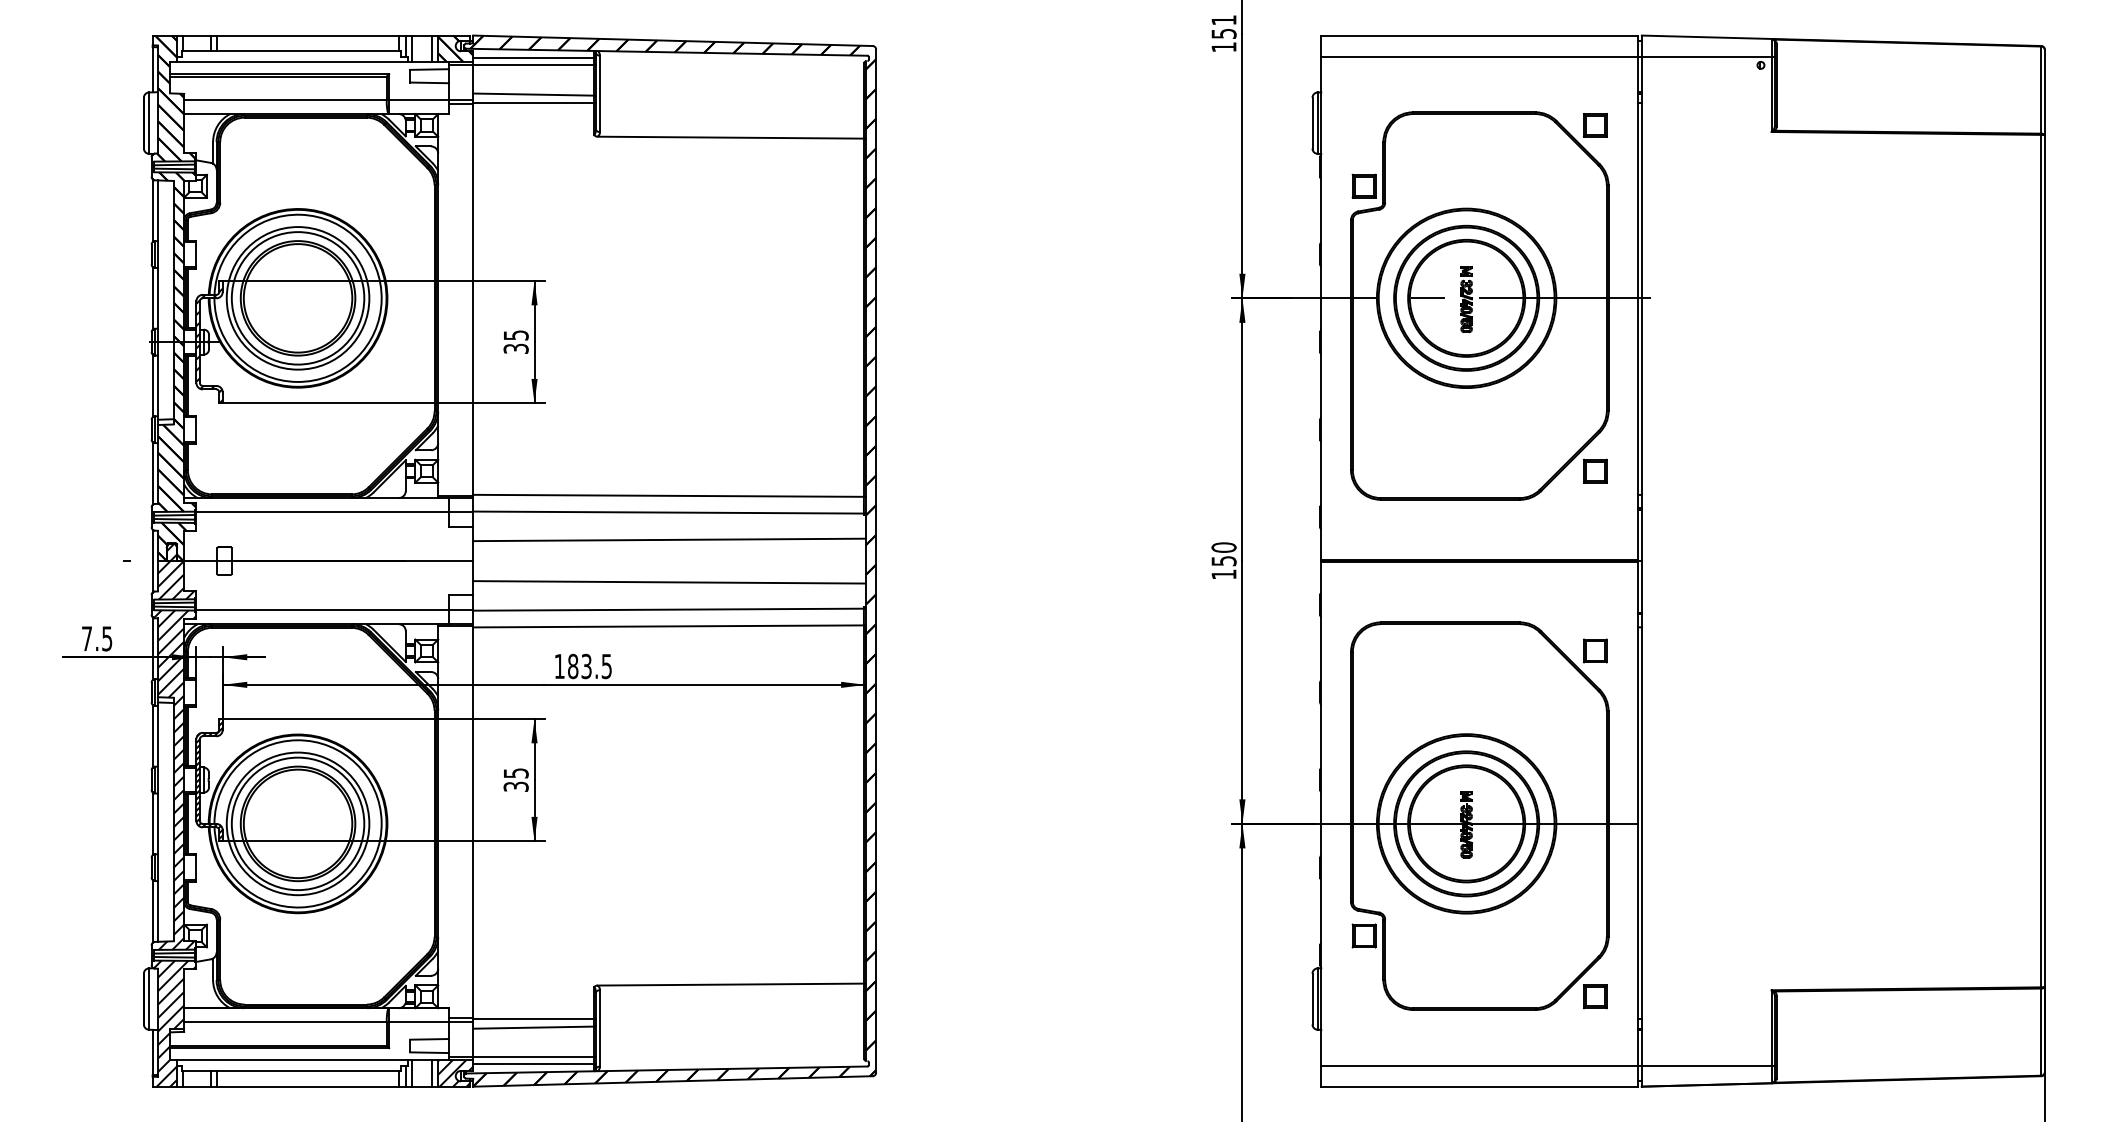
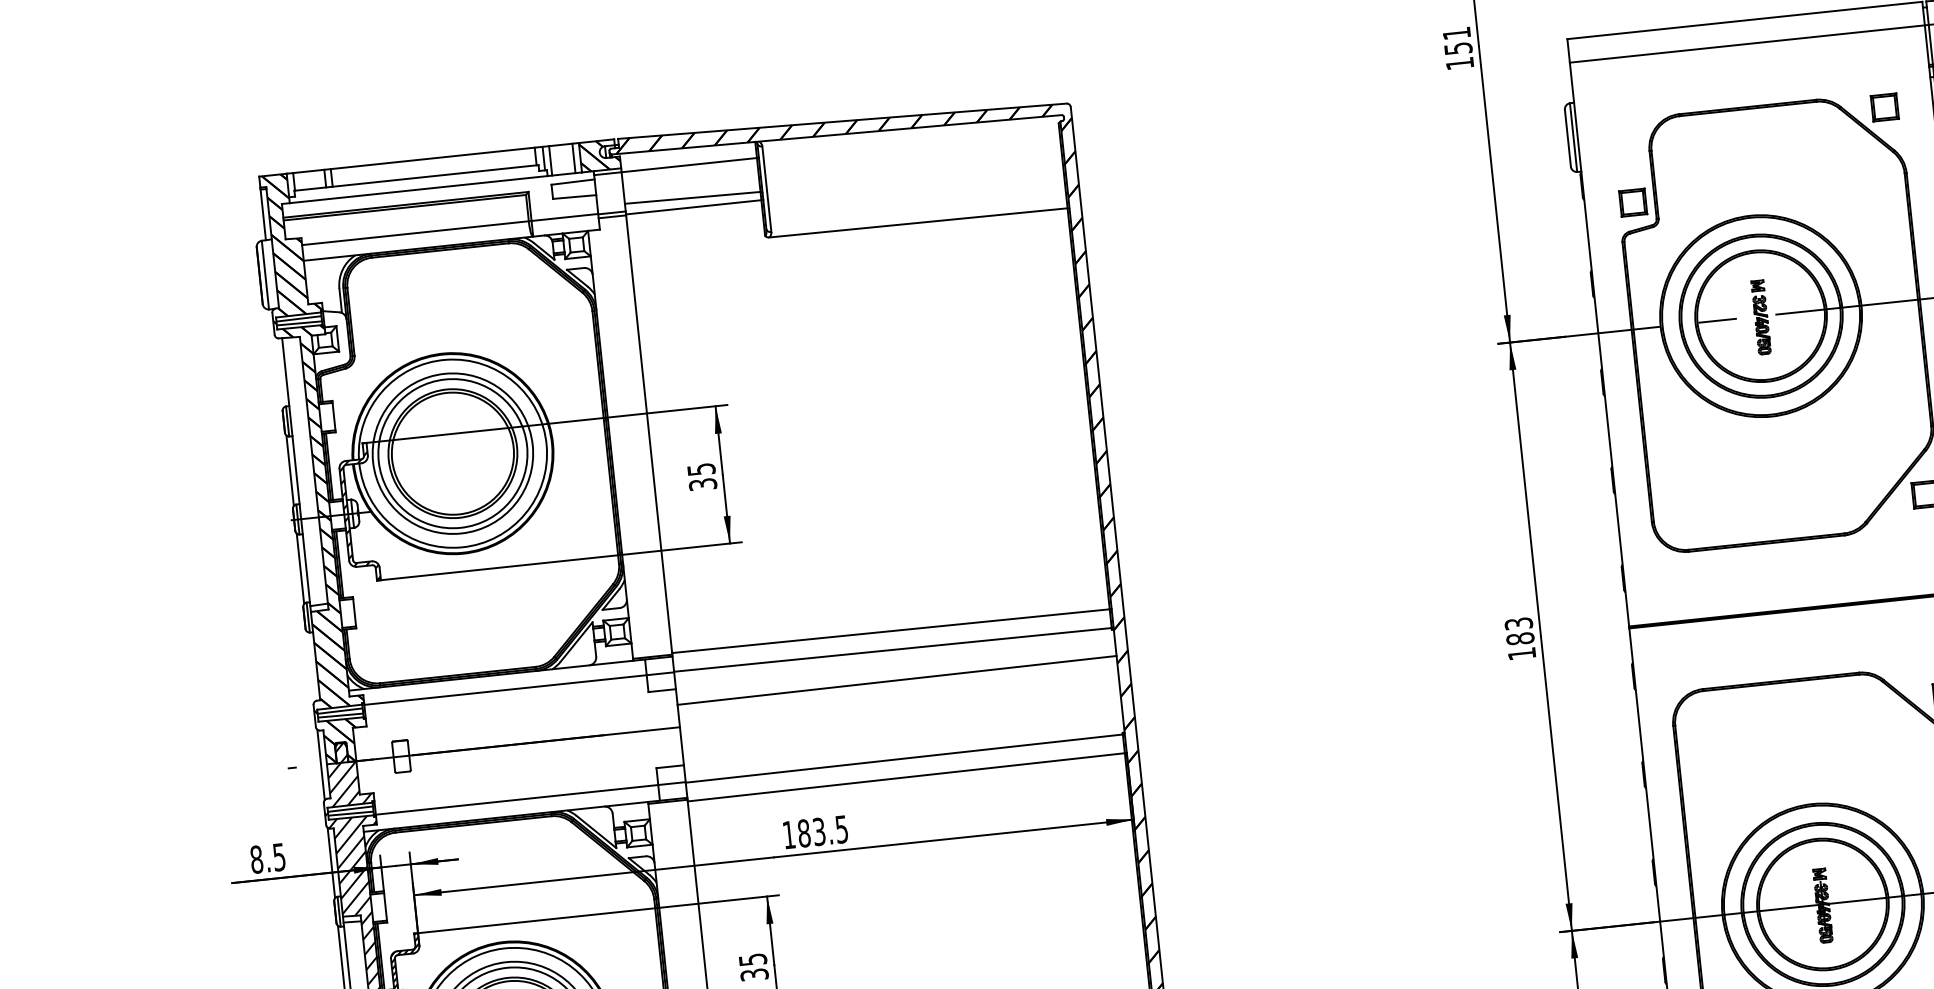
line: (534, 58) -> (689, 157), removed
line: (152, 210) -> (279, 372), removed
line: (152, 473) -> (310, 666), removed
text: (1223, 554) -> (1519, 631), 150 -> 183
line: (669, 582) -> (902, 728), removed
text: (86, 638) -> (256, 859), 7.5 -> 8.5

